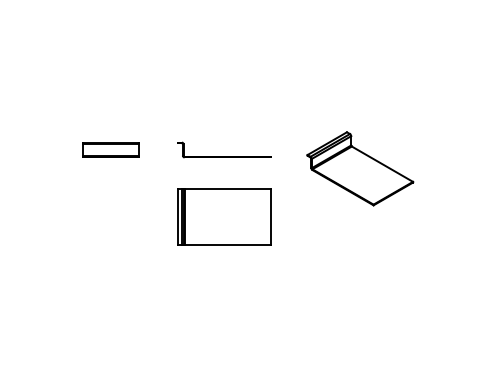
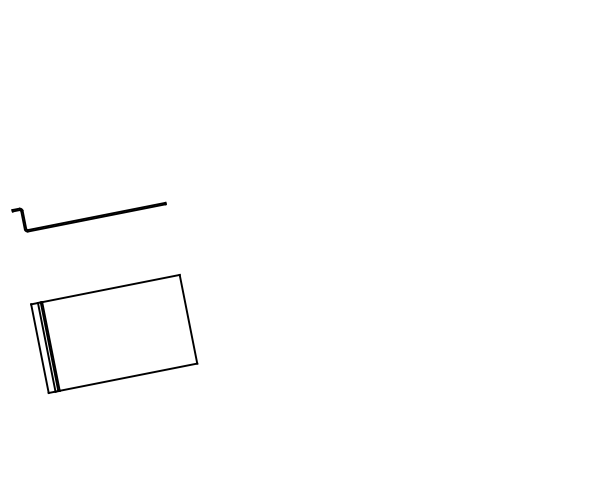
part: (360, 168) -> (311, 193), removed
part: (224, 216) -> (114, 333), moved

